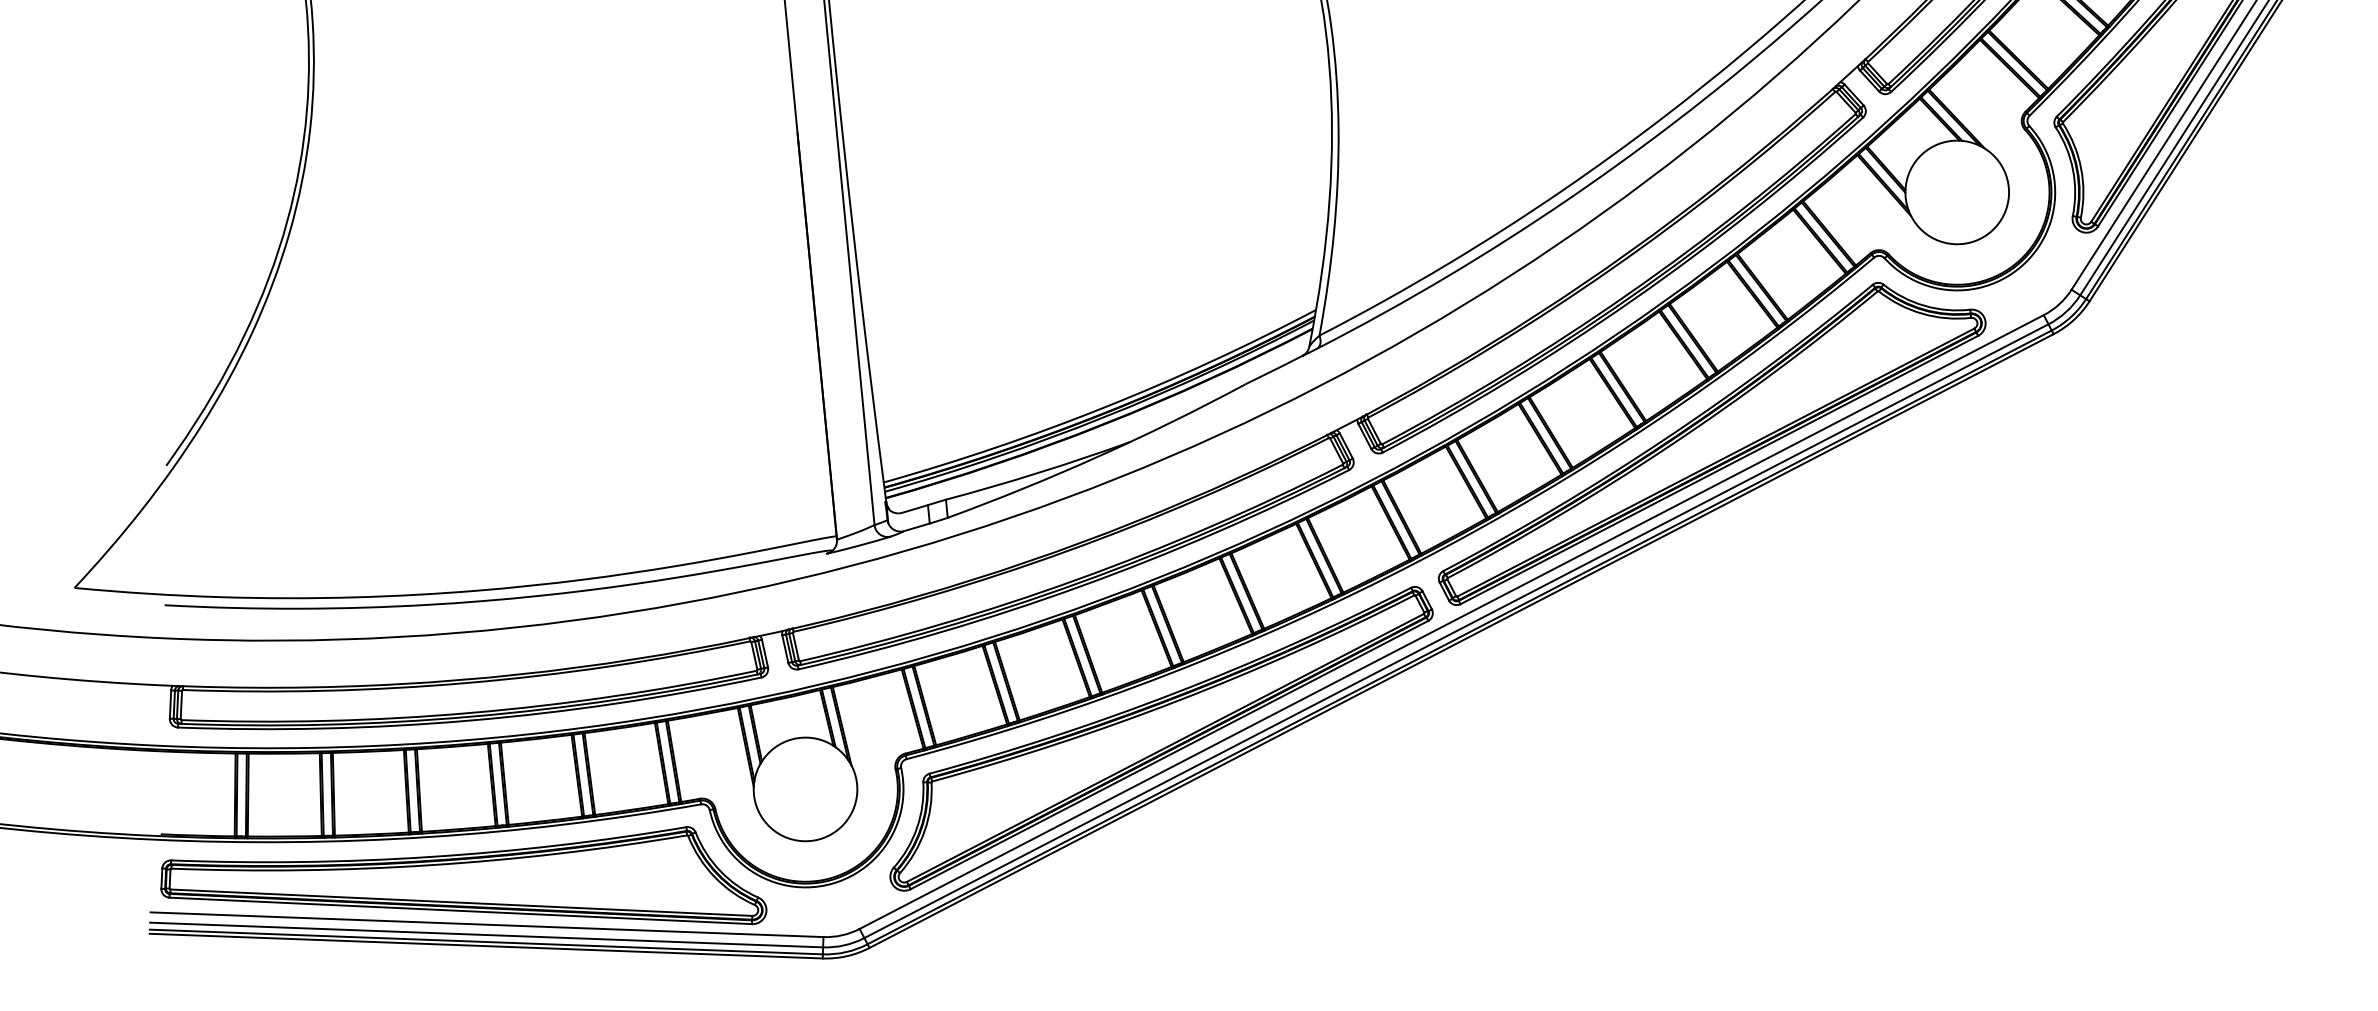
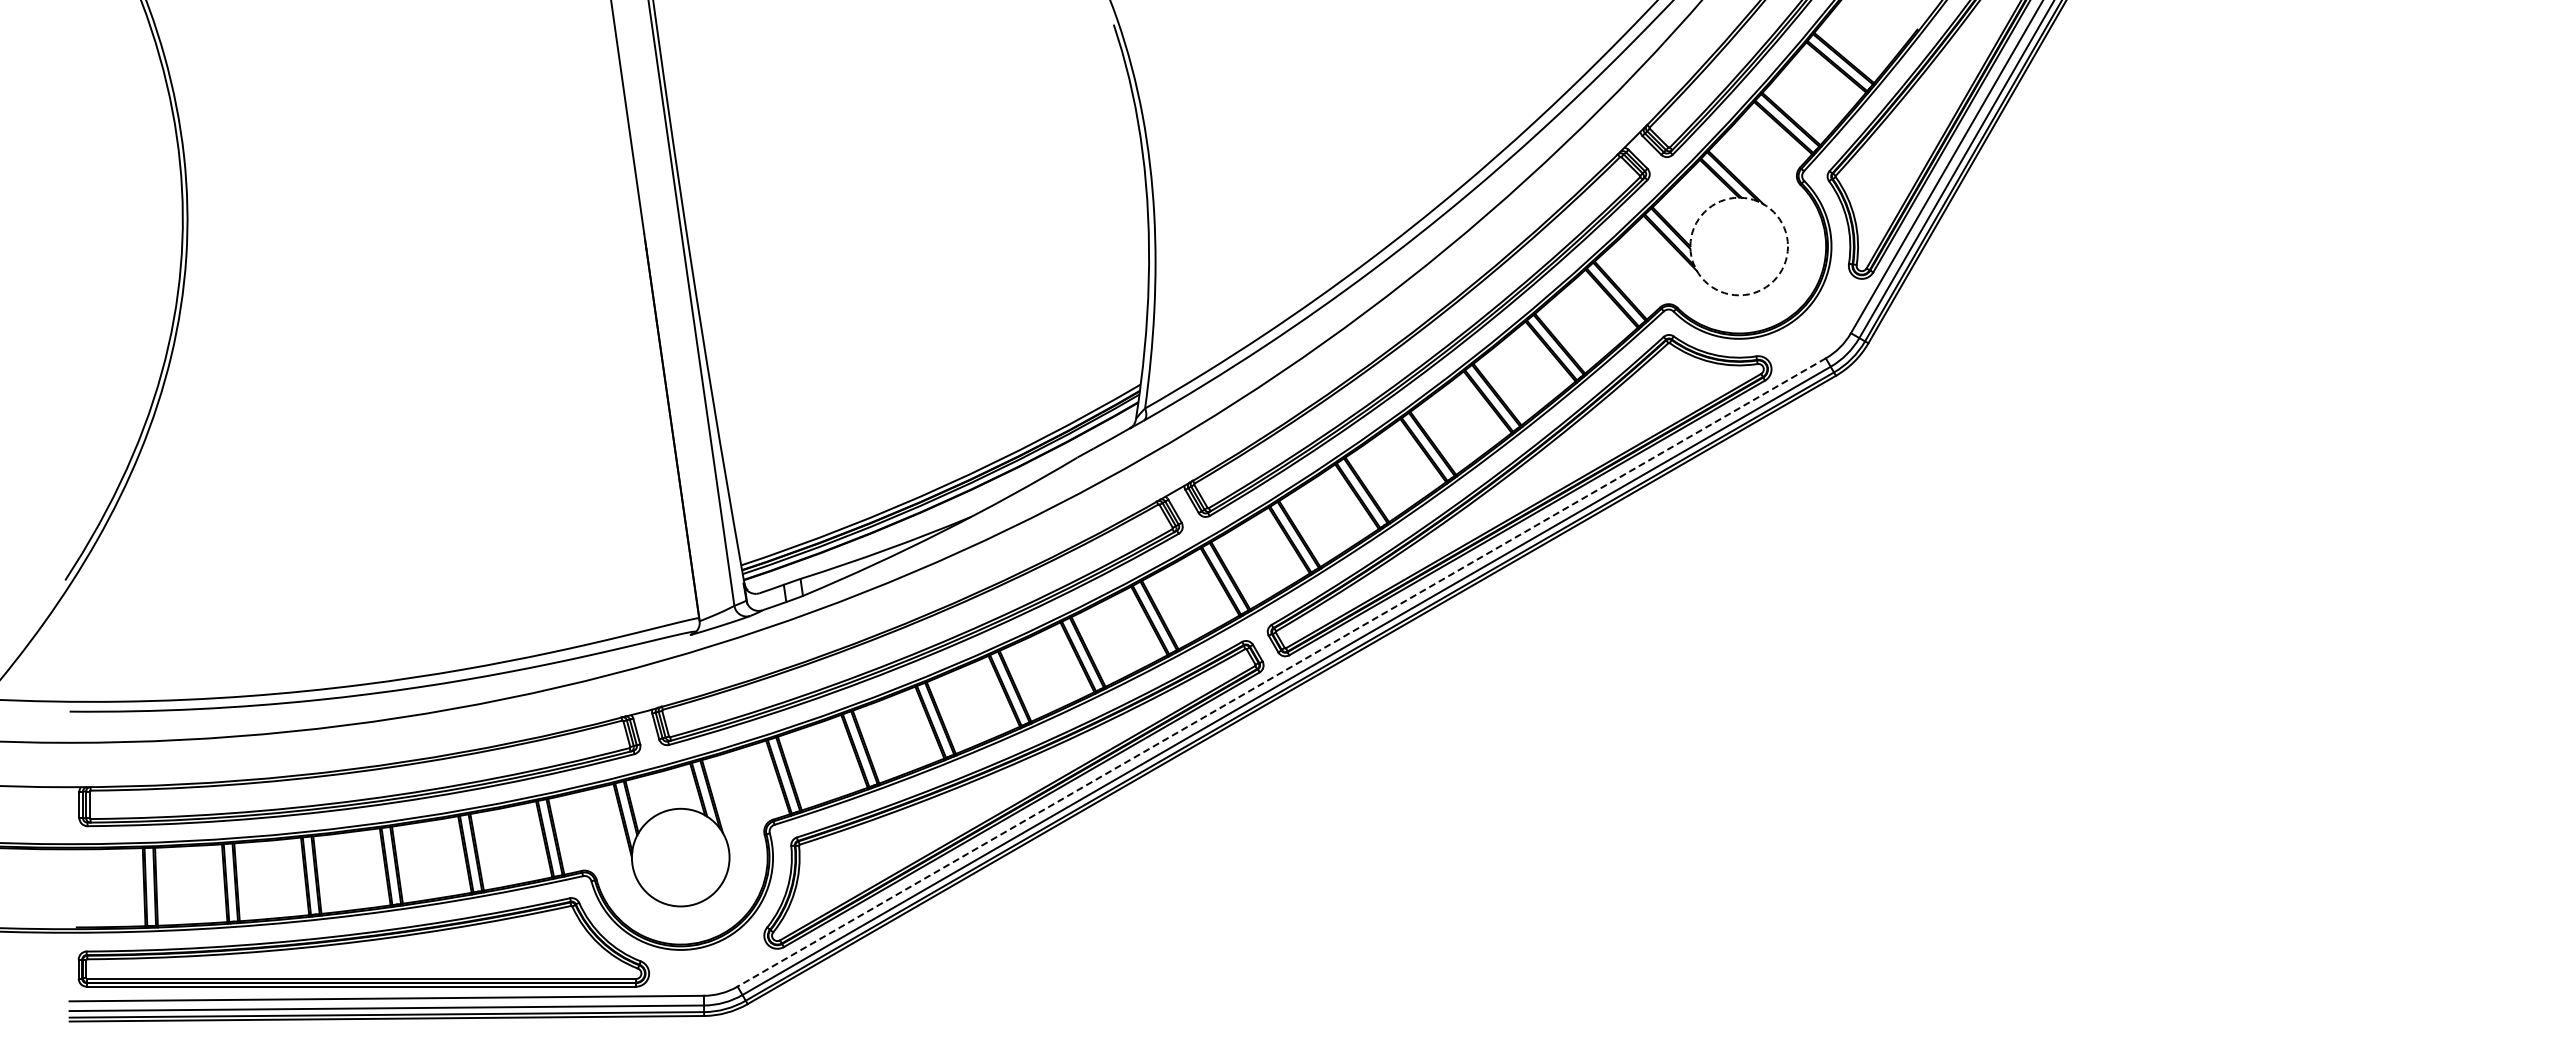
circle: (1957, 192) -> (1739, 246), solid -> dashed
line: (1451, 622) -> (1281, 672), solid -> dashed

